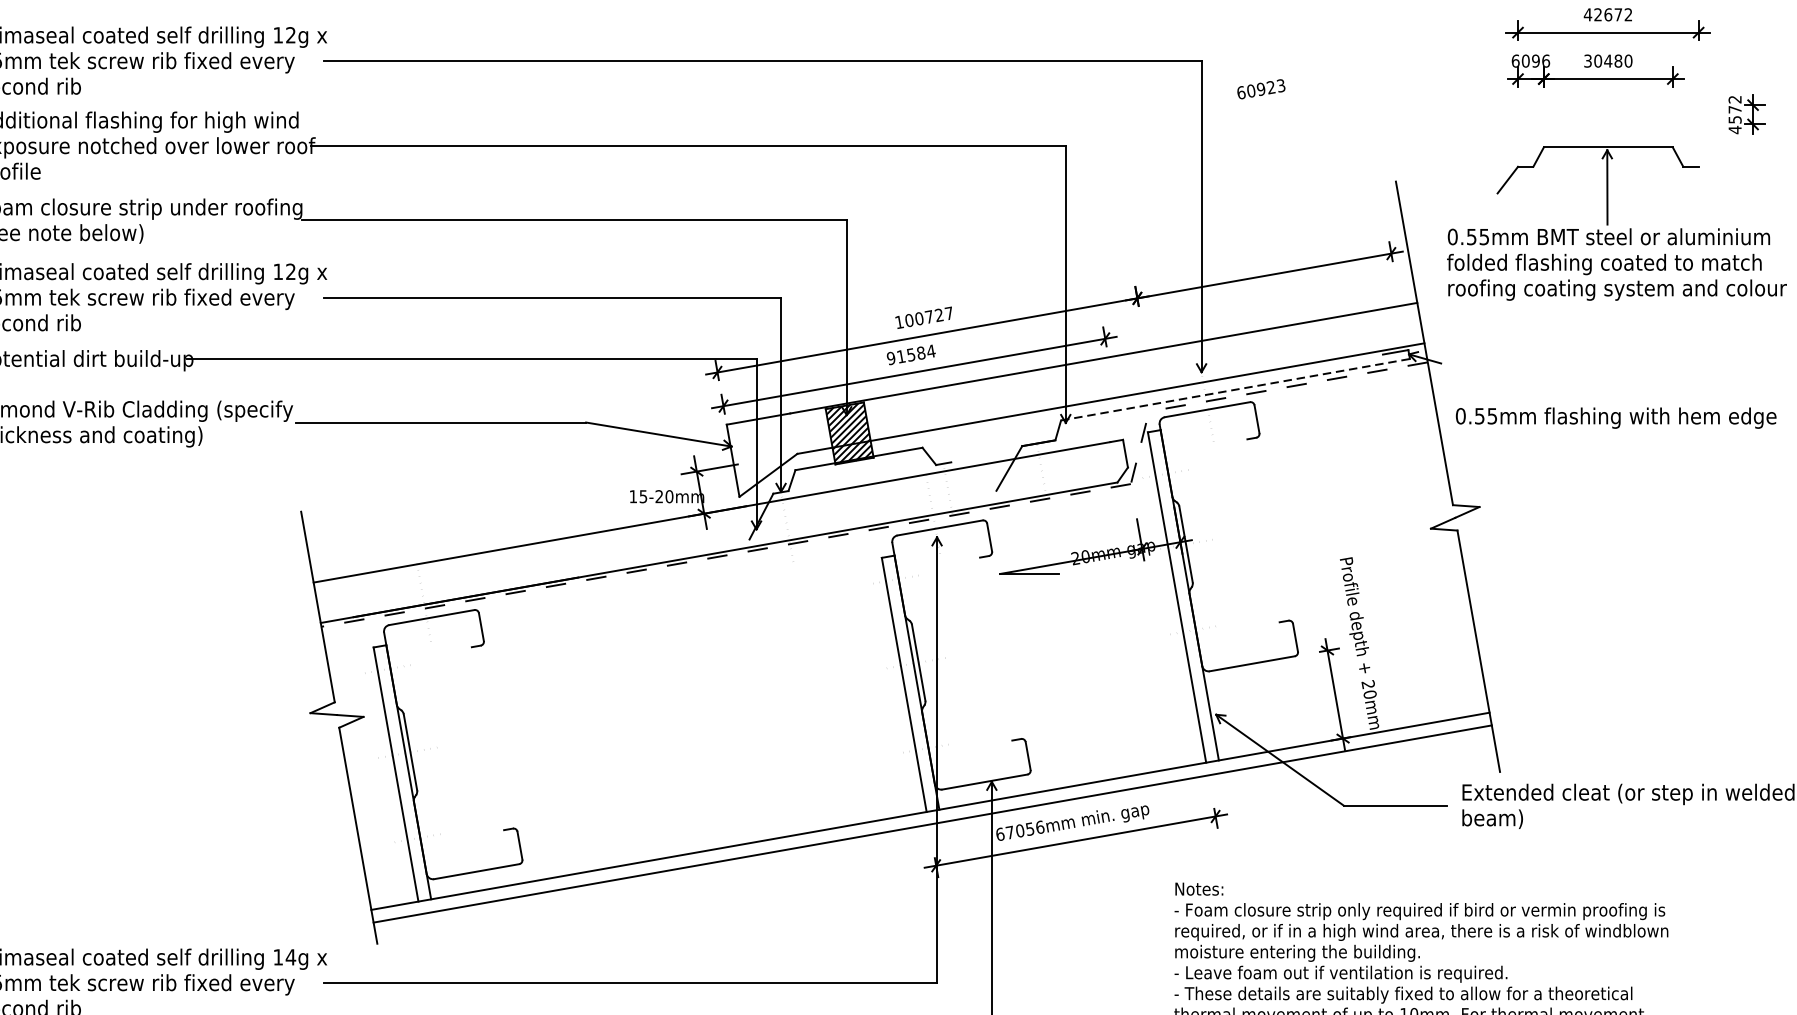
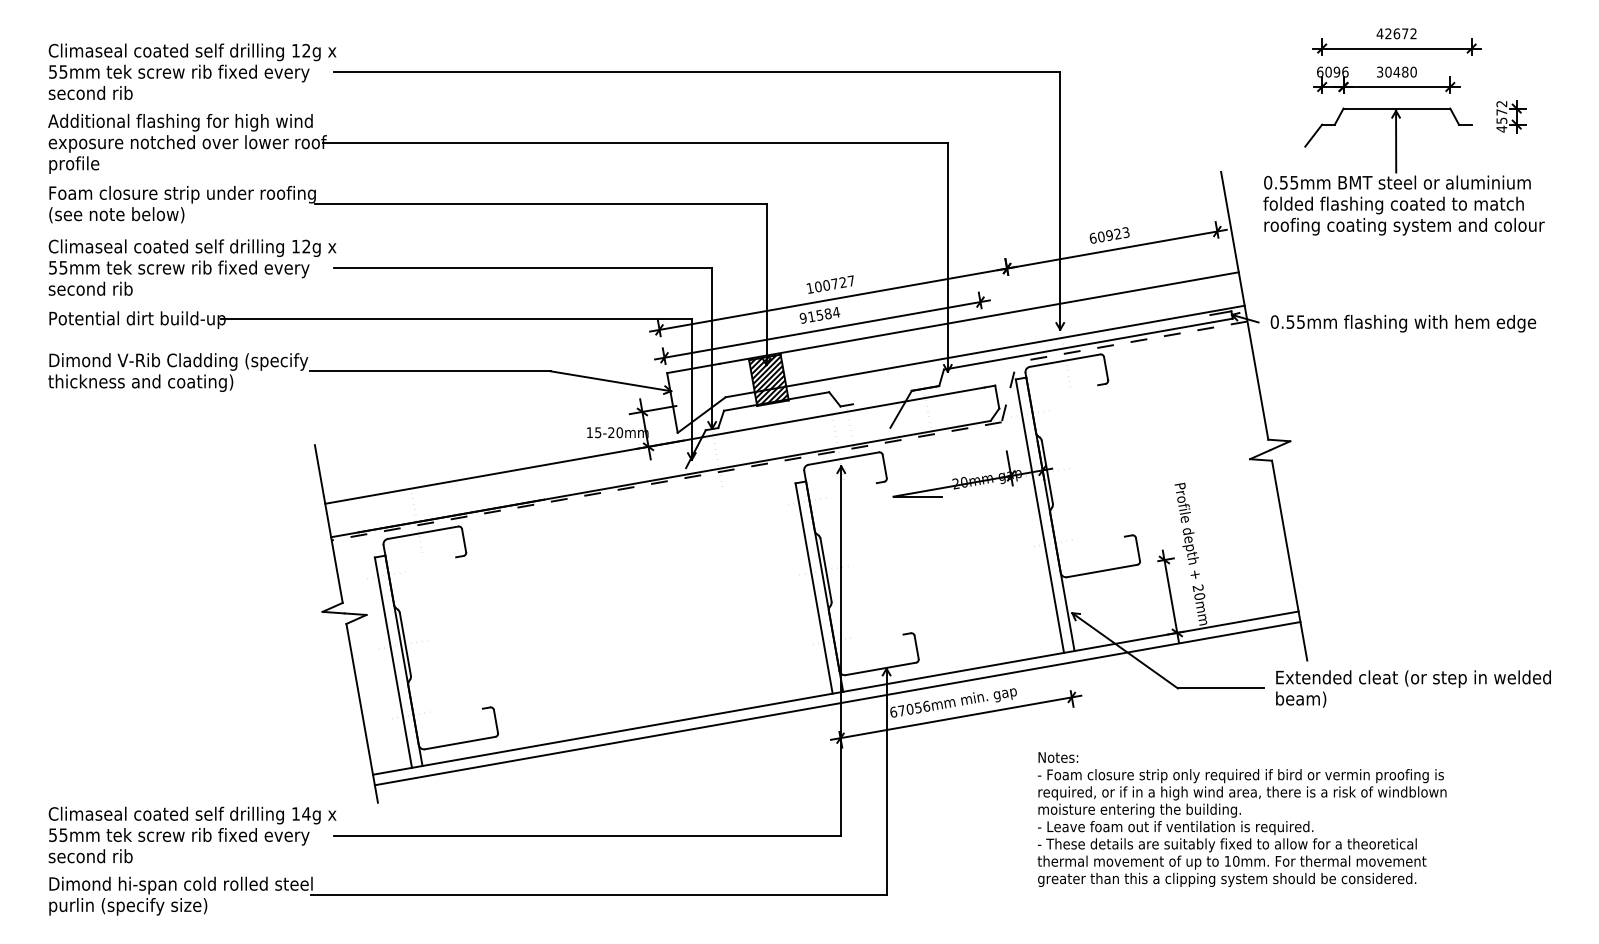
text: (1261, 89) -> (1109, 235), moved
part: (1616, 223) -> (1403, 171), moved
line: (1235, 390) -> (1088, 344), dashed -> solid
text: (1616, 417) -> (1403, 323), moved

